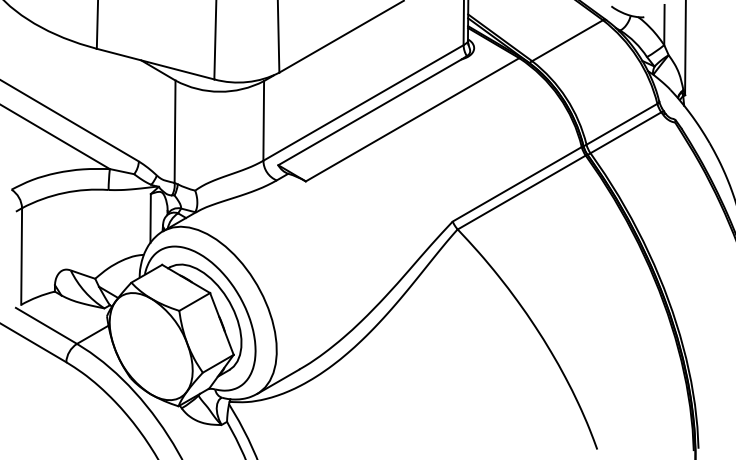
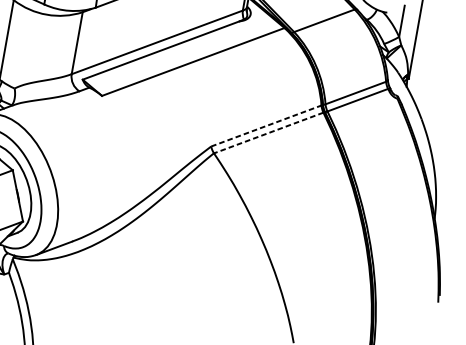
line: (517, 184) -> (266, 126), solid -> dashed
line: (521, 192) -> (268, 132), solid -> dashed

